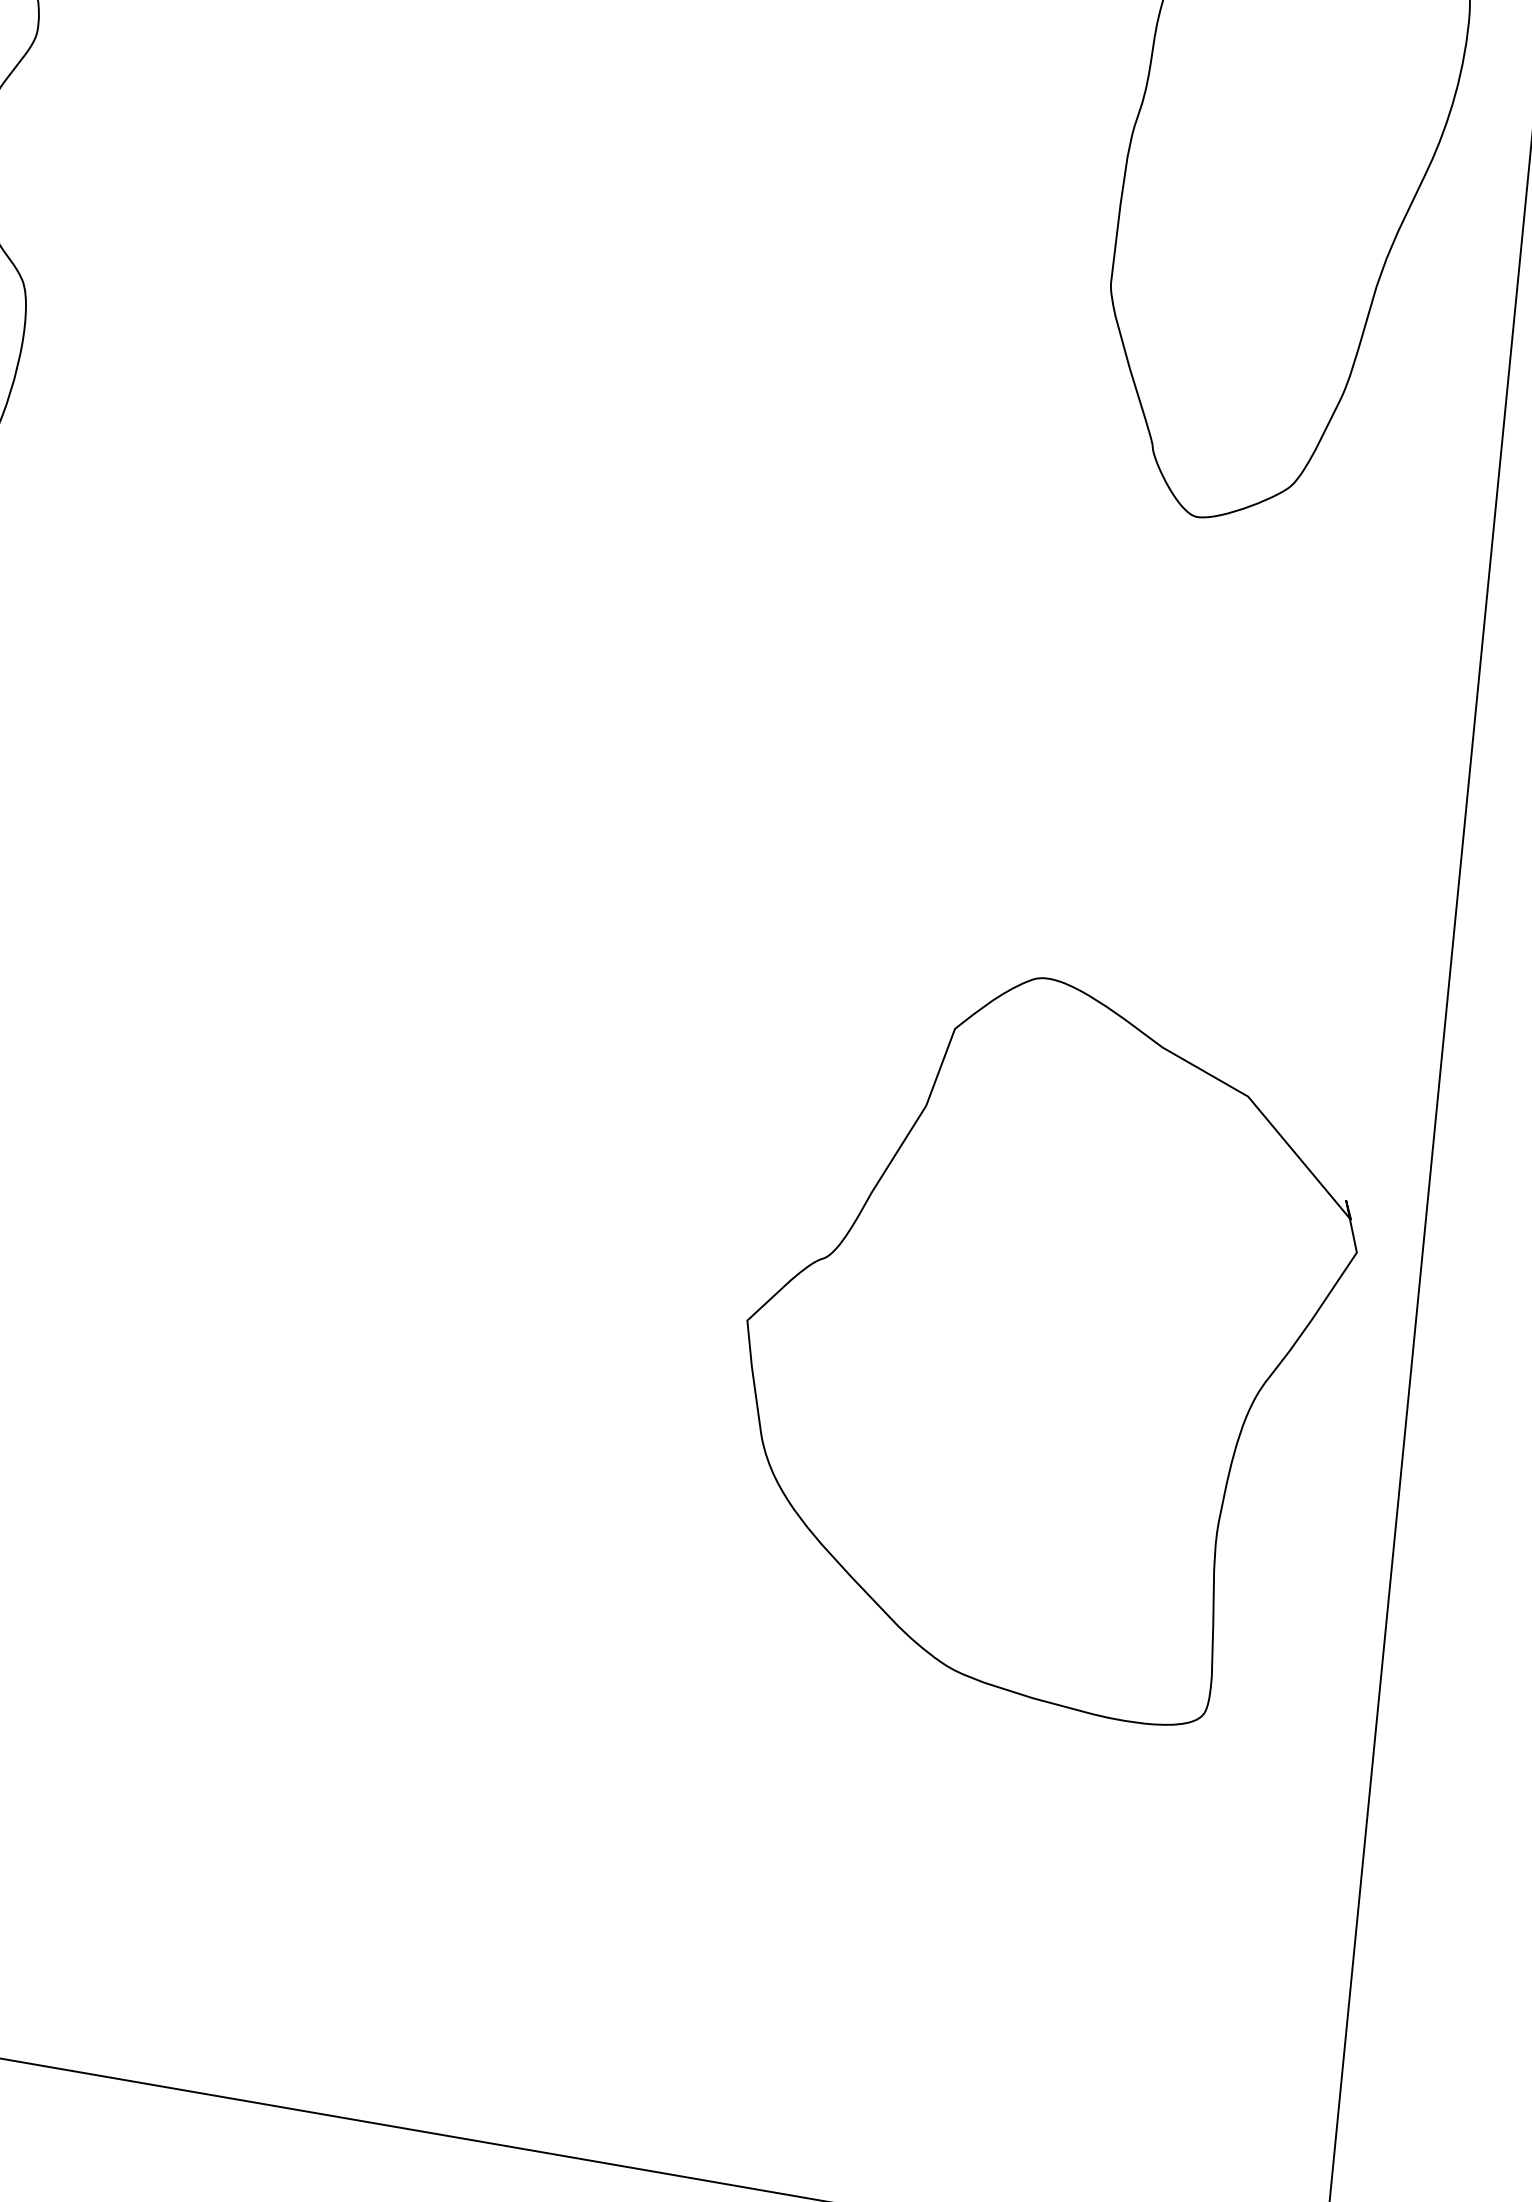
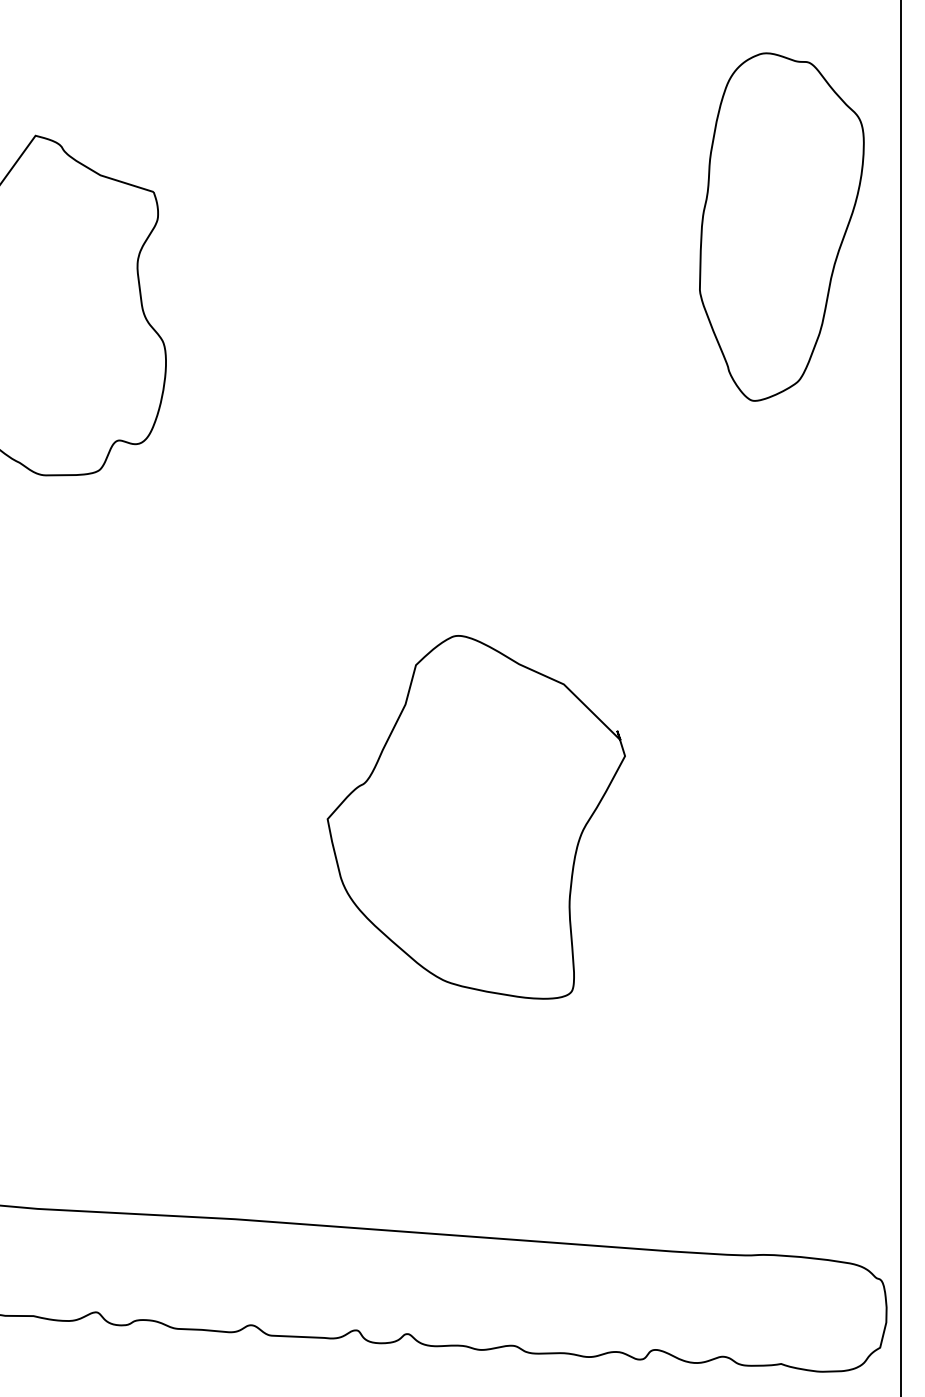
part: (1044, 1346) -> (475, 817), moved

